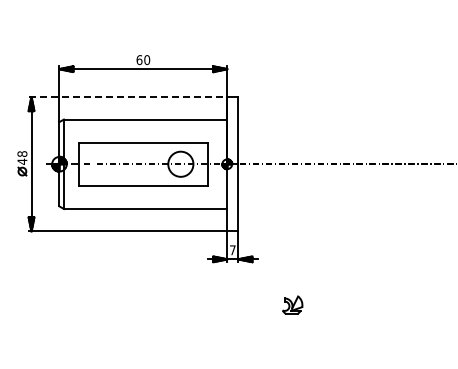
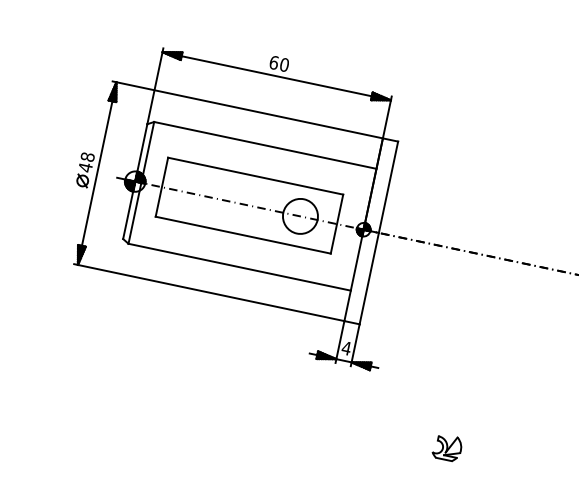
line: (128, 97) -> (248, 110), dashed -> solid
text: (232, 250) -> (346, 348), 7 -> 4
part: (292, 304) -> (447, 446), moved

